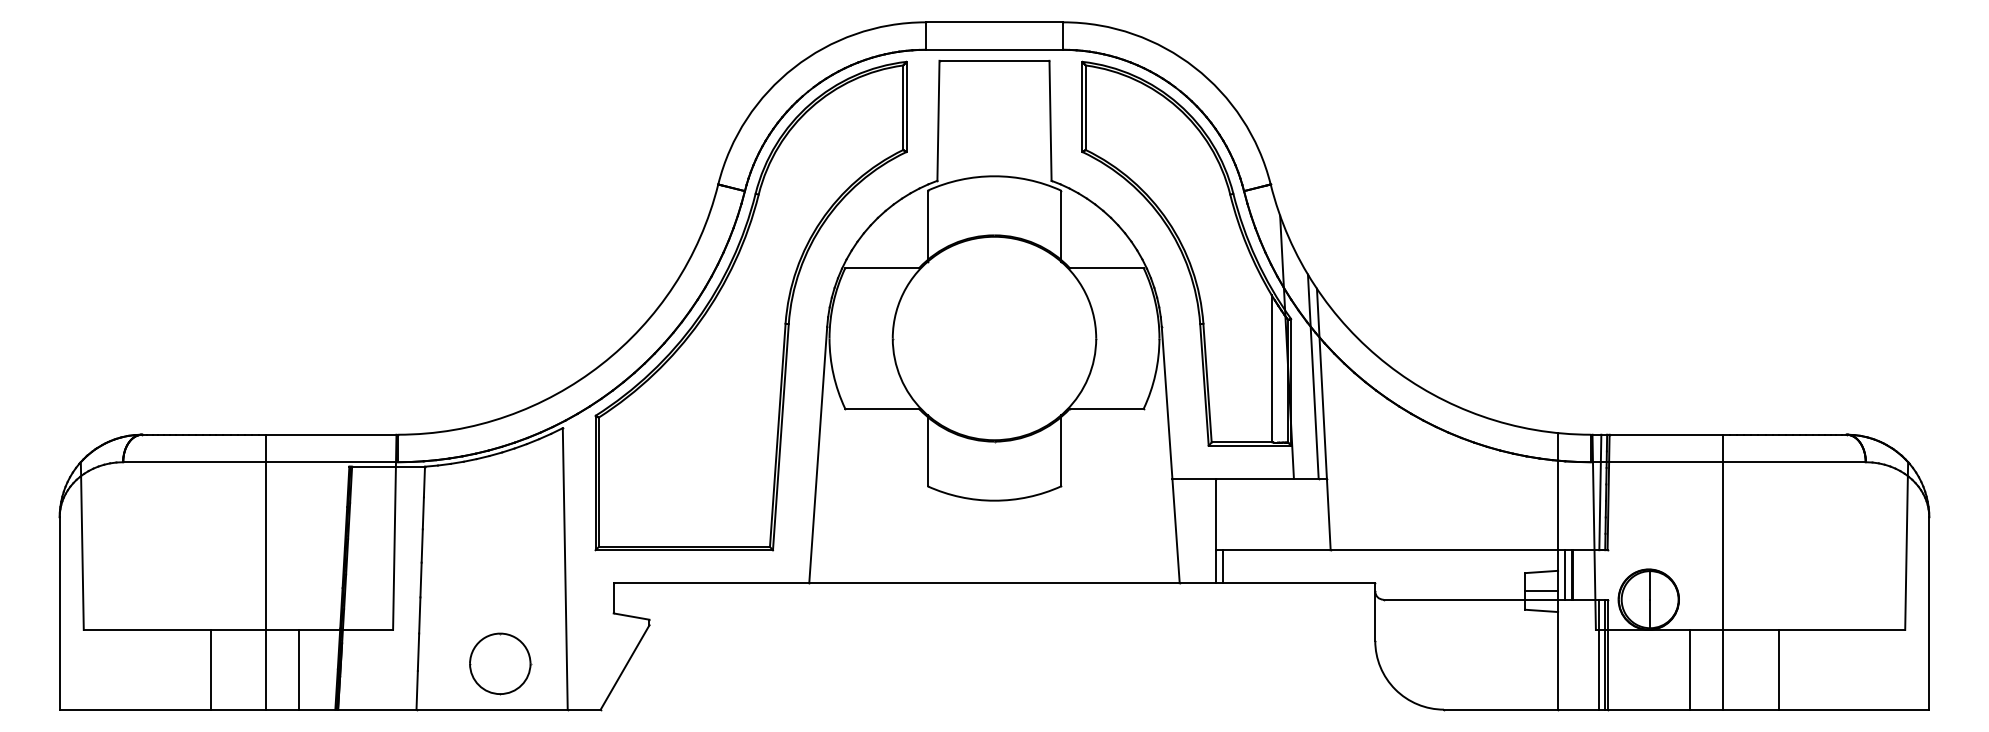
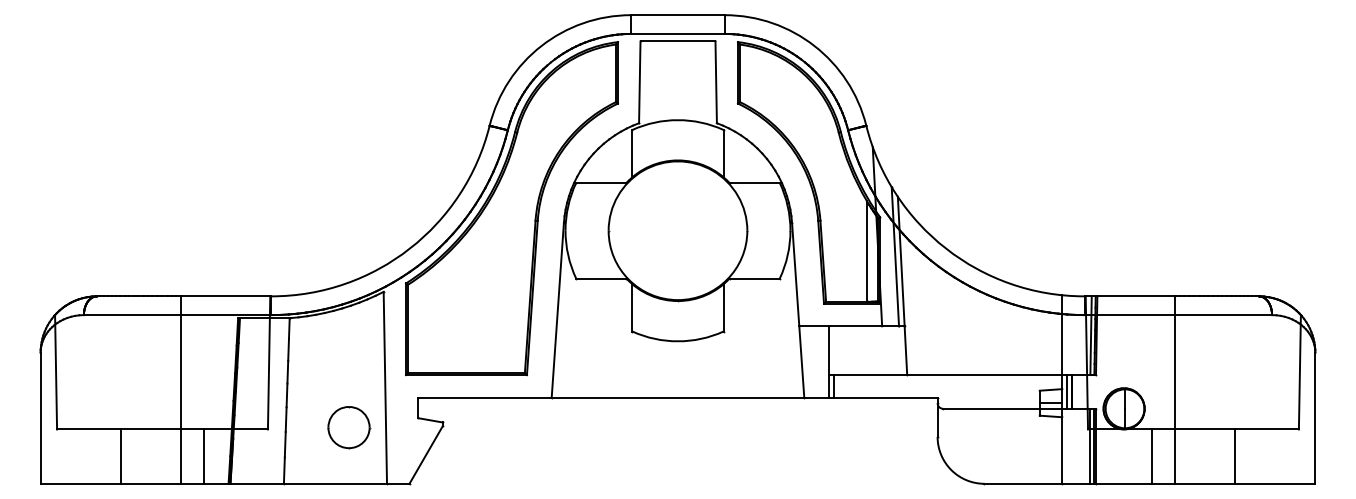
part: (500, 663) -> (349, 427), moved
line: (212, 669) -> (121, 456), moved
line: (1778, 669) -> (1234, 456), moved

